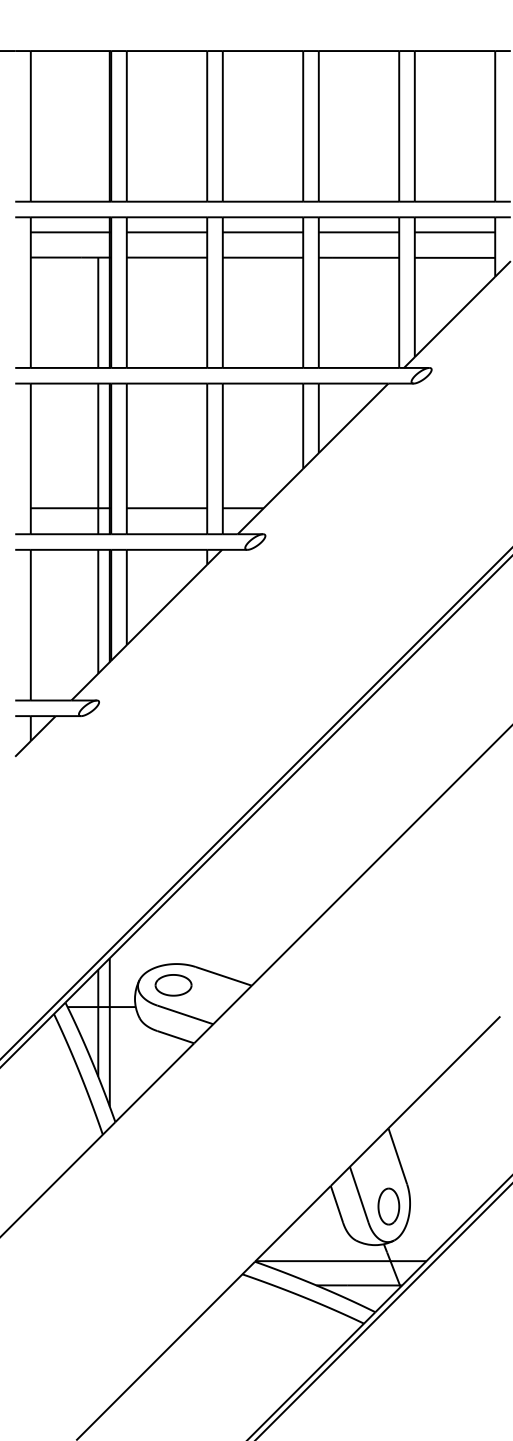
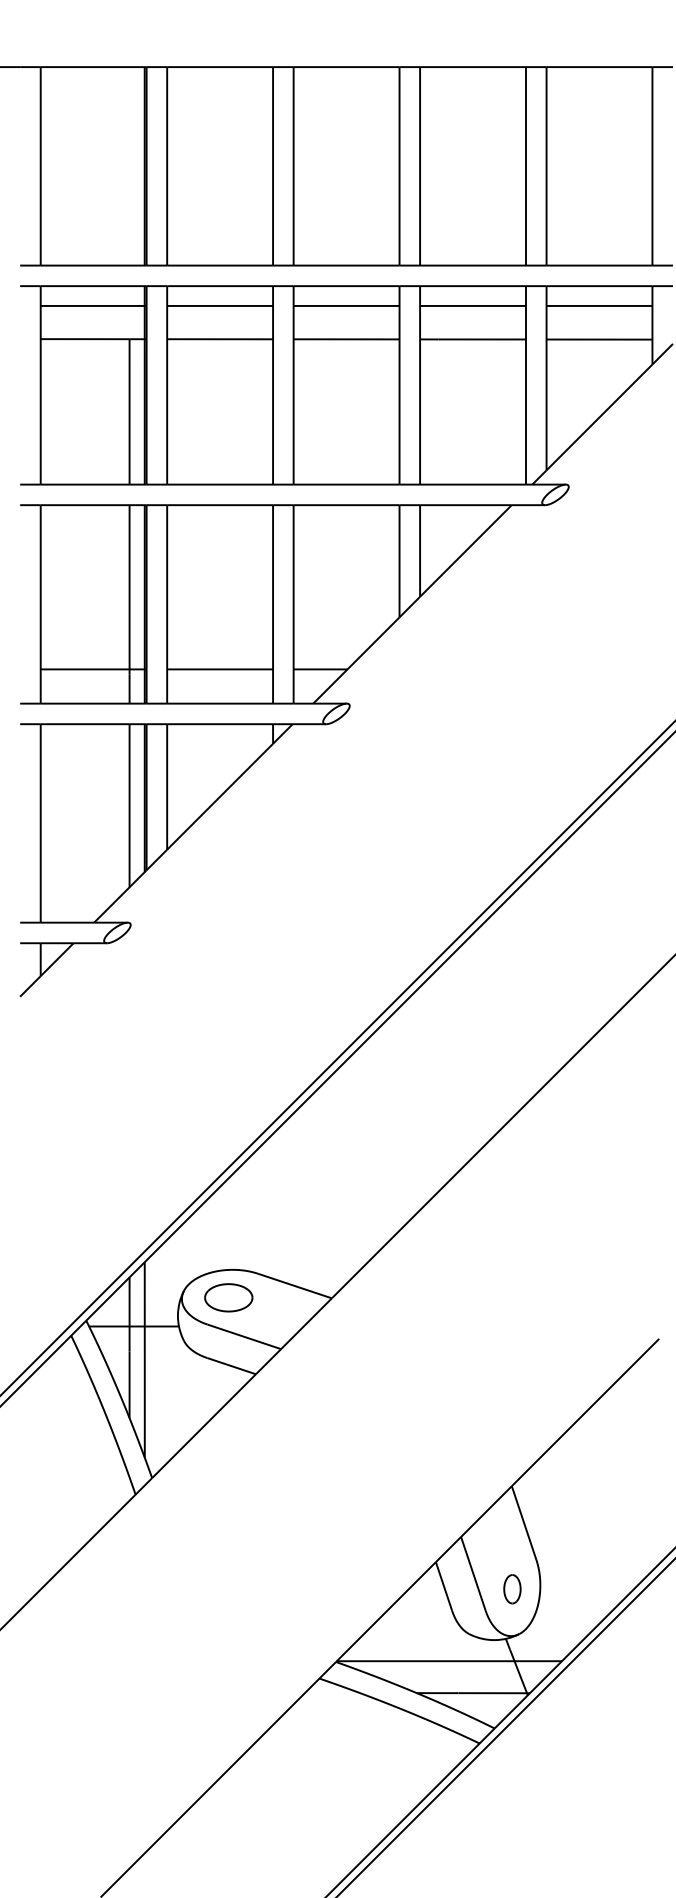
part: (388, 1206) -> (511, 1589), size x0.6

